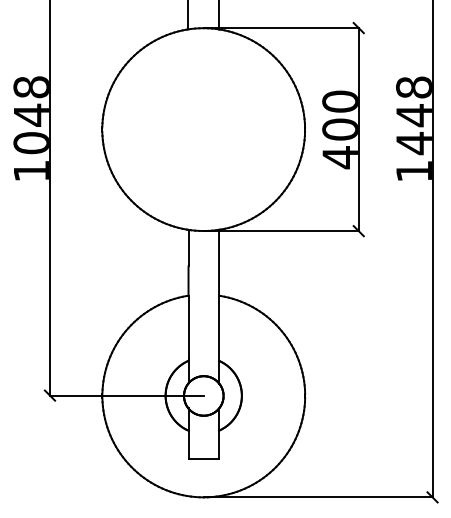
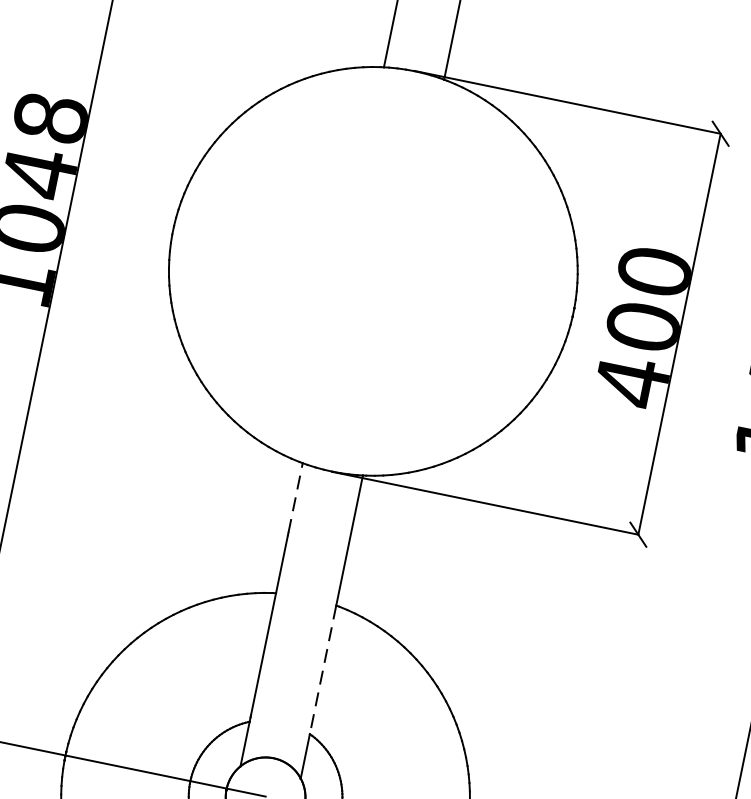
line: (188, 247) -> (295, 497), solid -> dashed
line: (219, 328) -> (323, 670), solid -> dashed

